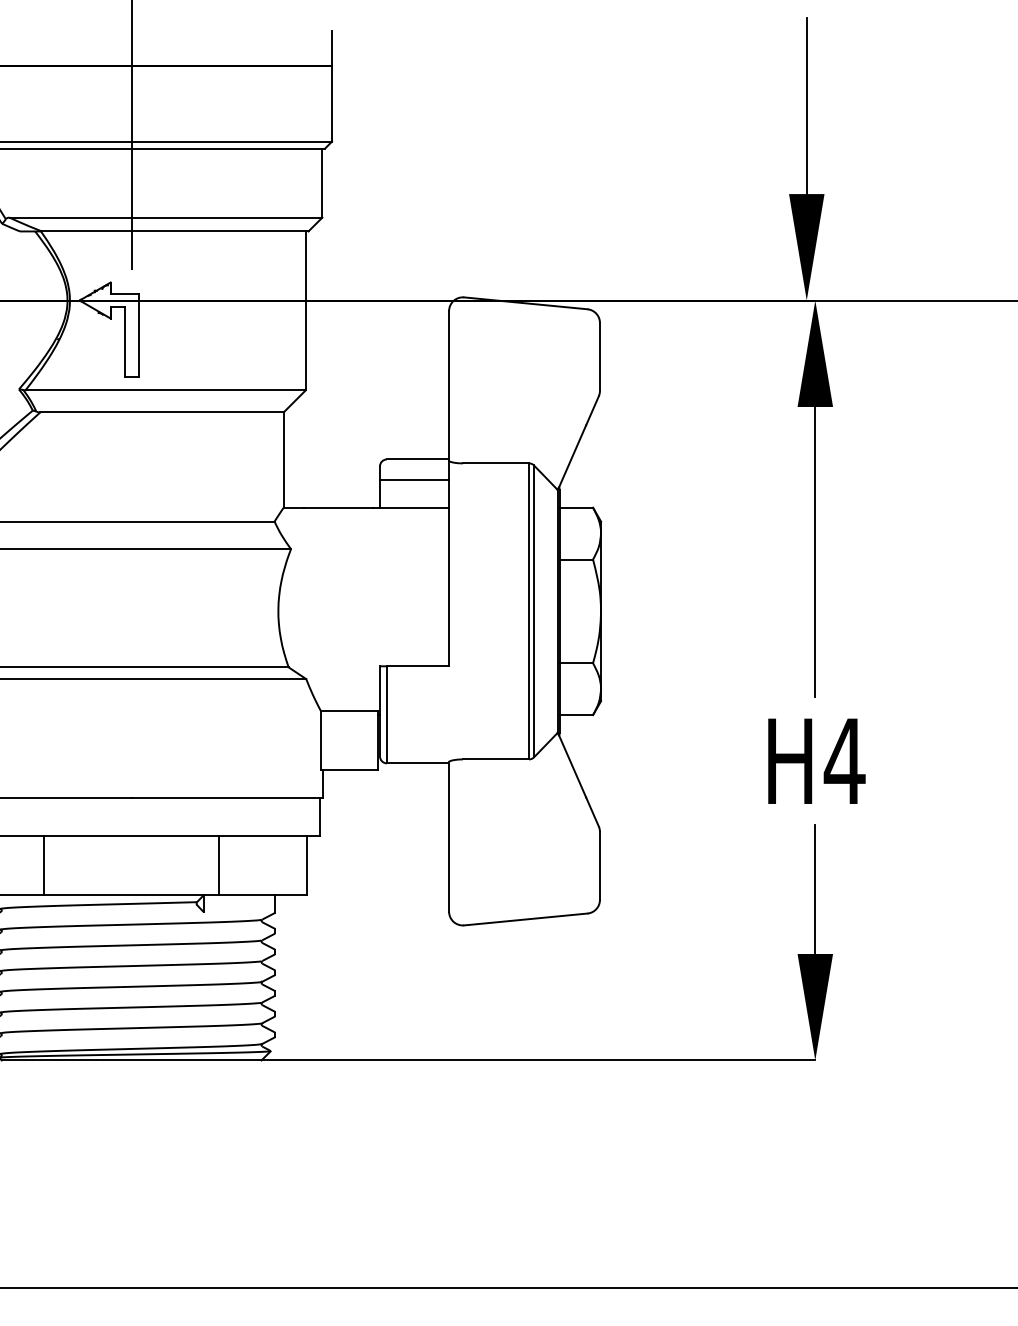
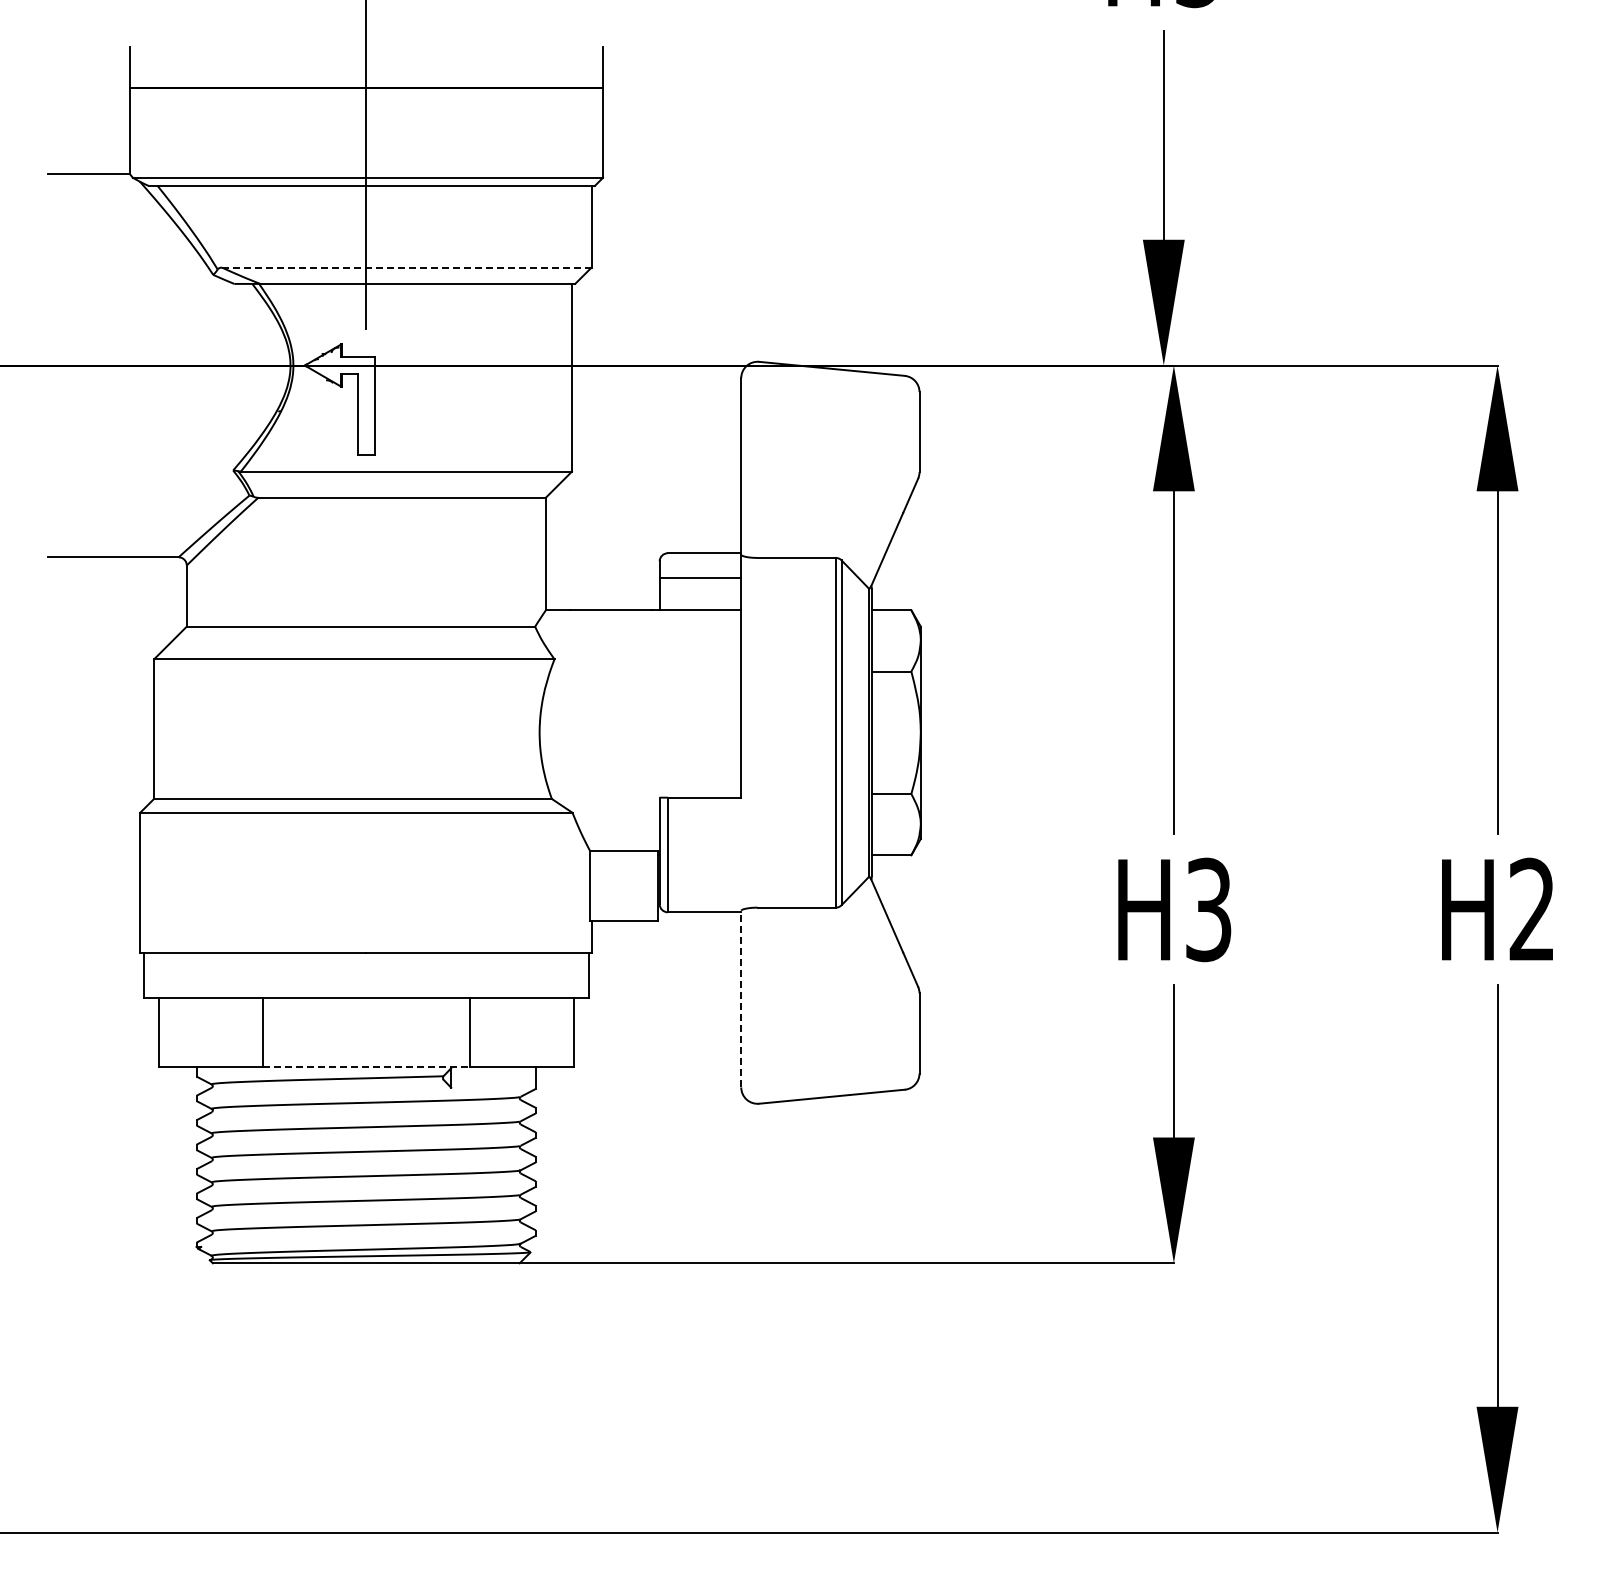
line: (165, 217) -> (406, 267), solid -> dashed
text: (844, 760) -> (1208, 909), H4 -> H3
line: (449, 836) -> (741, 998), solid -> dashed
line: (131, 894) -> (366, 1067), solid -> dashed

